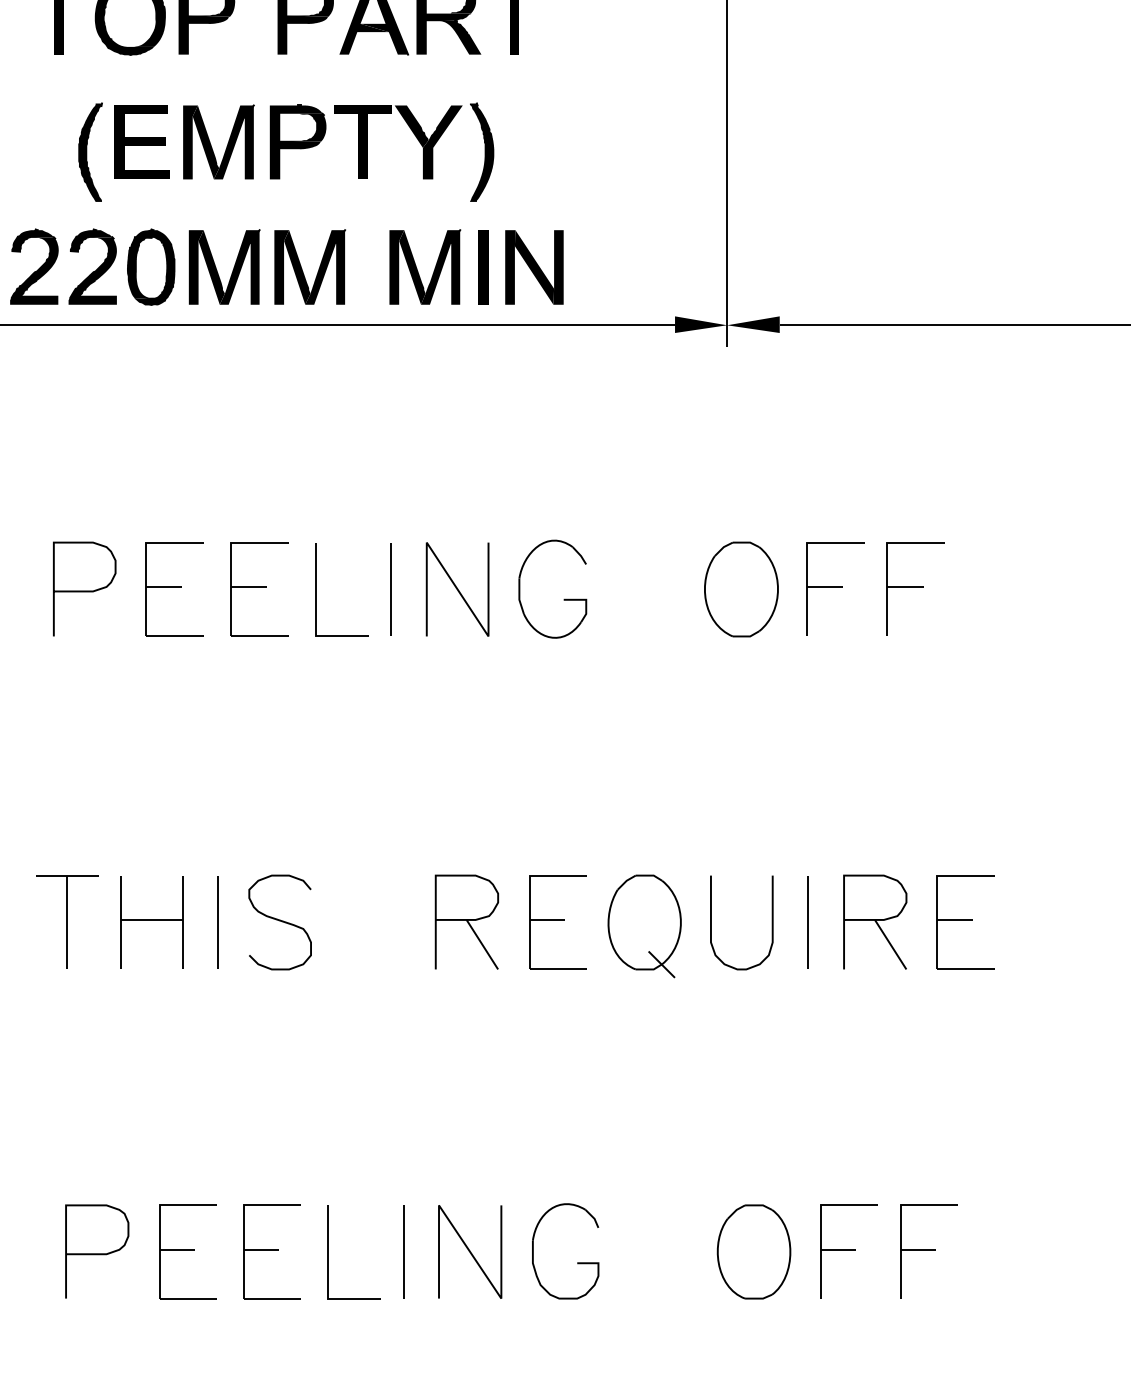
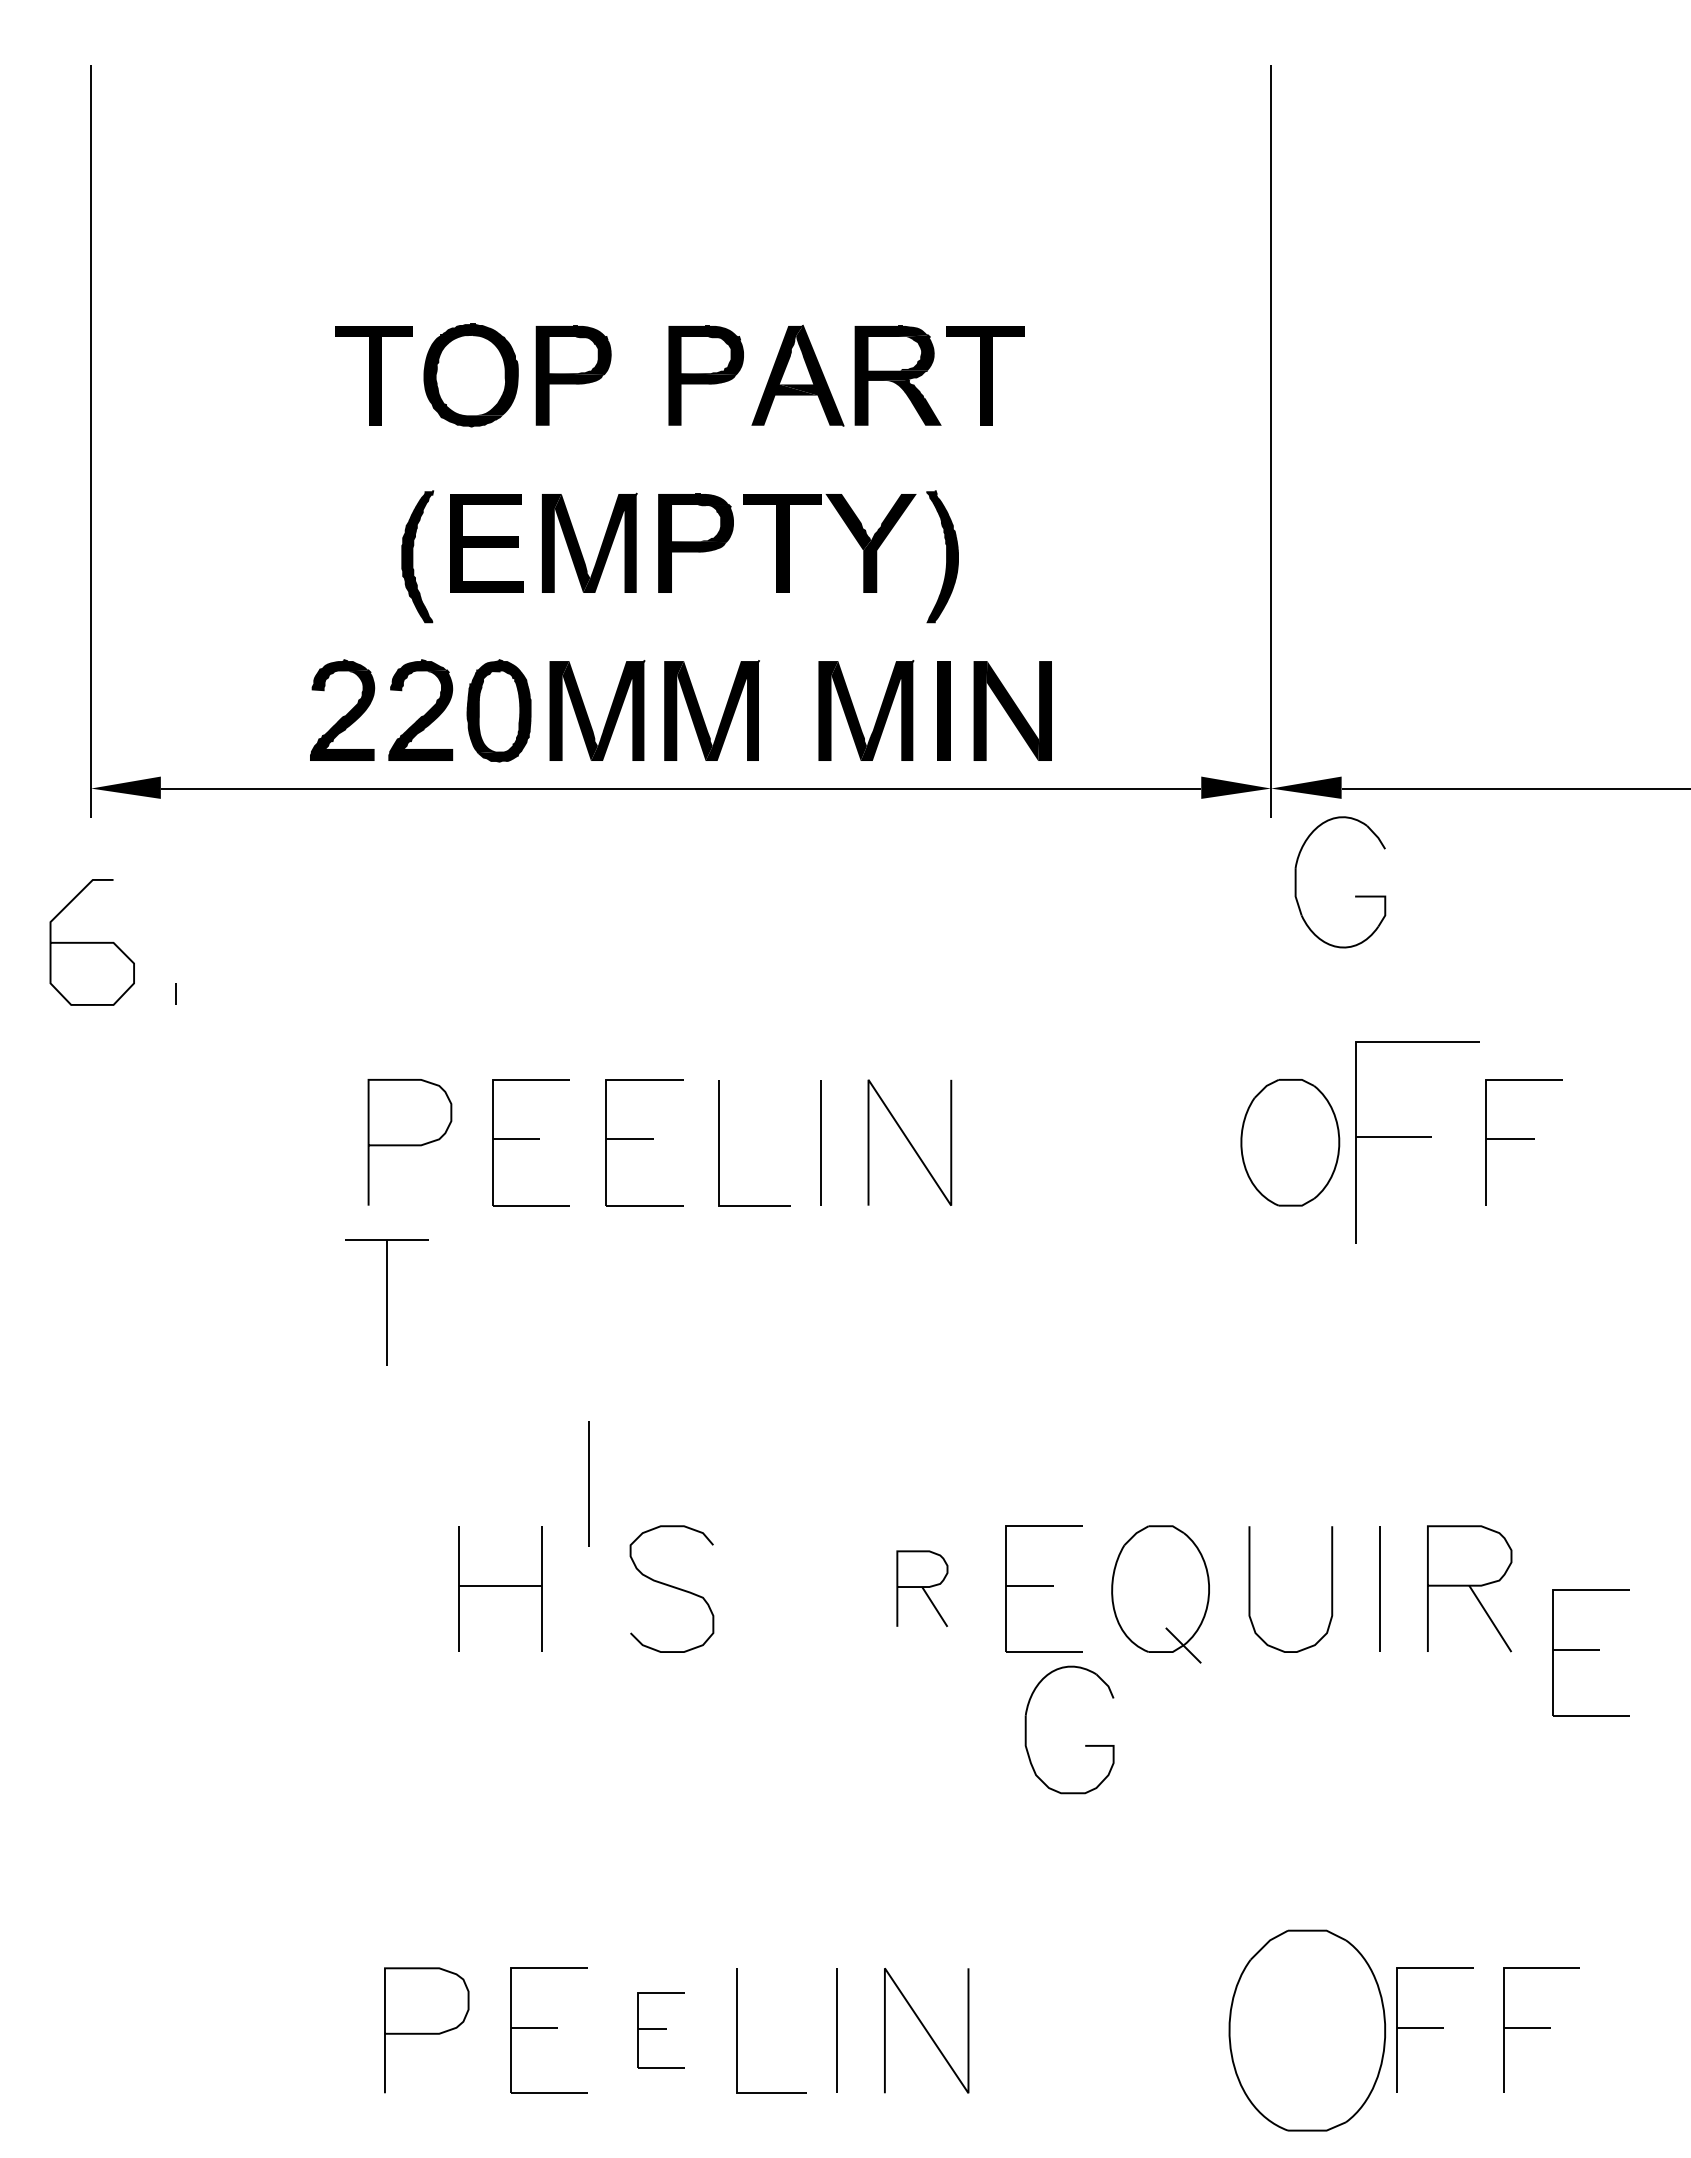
part: (835, 589) -> (1416, 1142), size x1.6
part: (564, 599) -> (1355, 895), moved
part: (67, 922) -> (386, 1302), moved
line: (217, 922) -> (588, 1483), moved
part: (467, 922) -> (922, 1588), size x0.6
part: (965, 922) -> (1590, 1652), moved
part: (271, 1251) -> (660, 2030), size x0.6
part: (753, 1251) -> (1306, 2030), size x1.6
part: (577, 1262) -> (1085, 1745), moved

